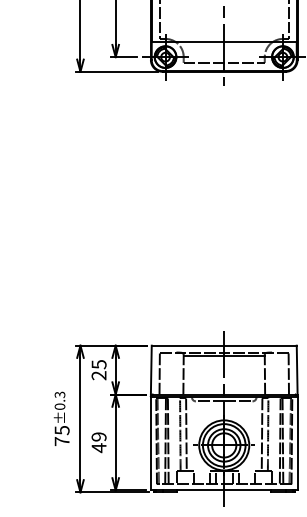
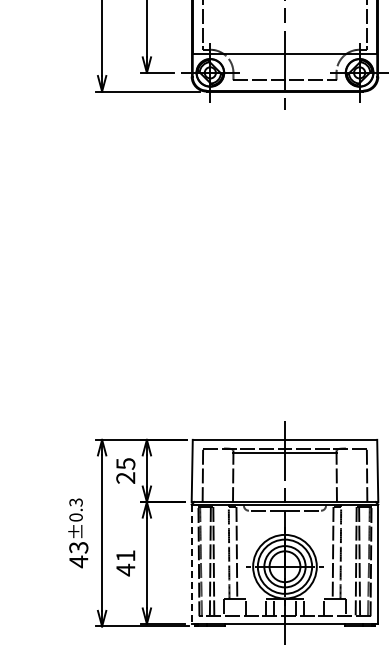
text: (61, 436) -> (78, 555), 75 -> 43
text: (98, 436) -> (125, 555), 49 -> 41
line: (150, 443) -> (191, 564), solid -> dashed

